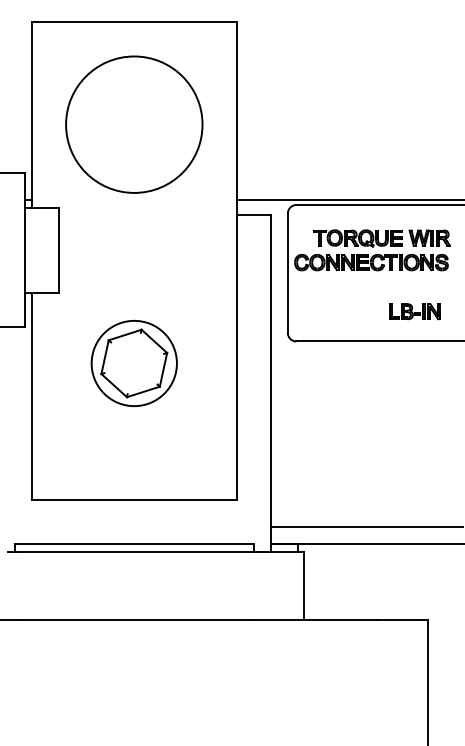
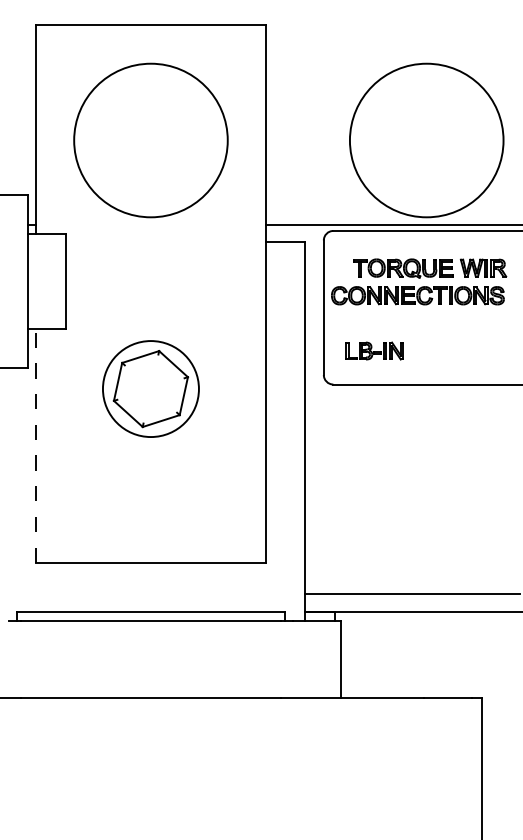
circle: (379, 124) -> (426, 140), added
part: (414, 311) -> (374, 350), moved
part: (133, 363) -> (150, 389), moved
line: (31, 396) -> (35, 446), solid -> dashed

